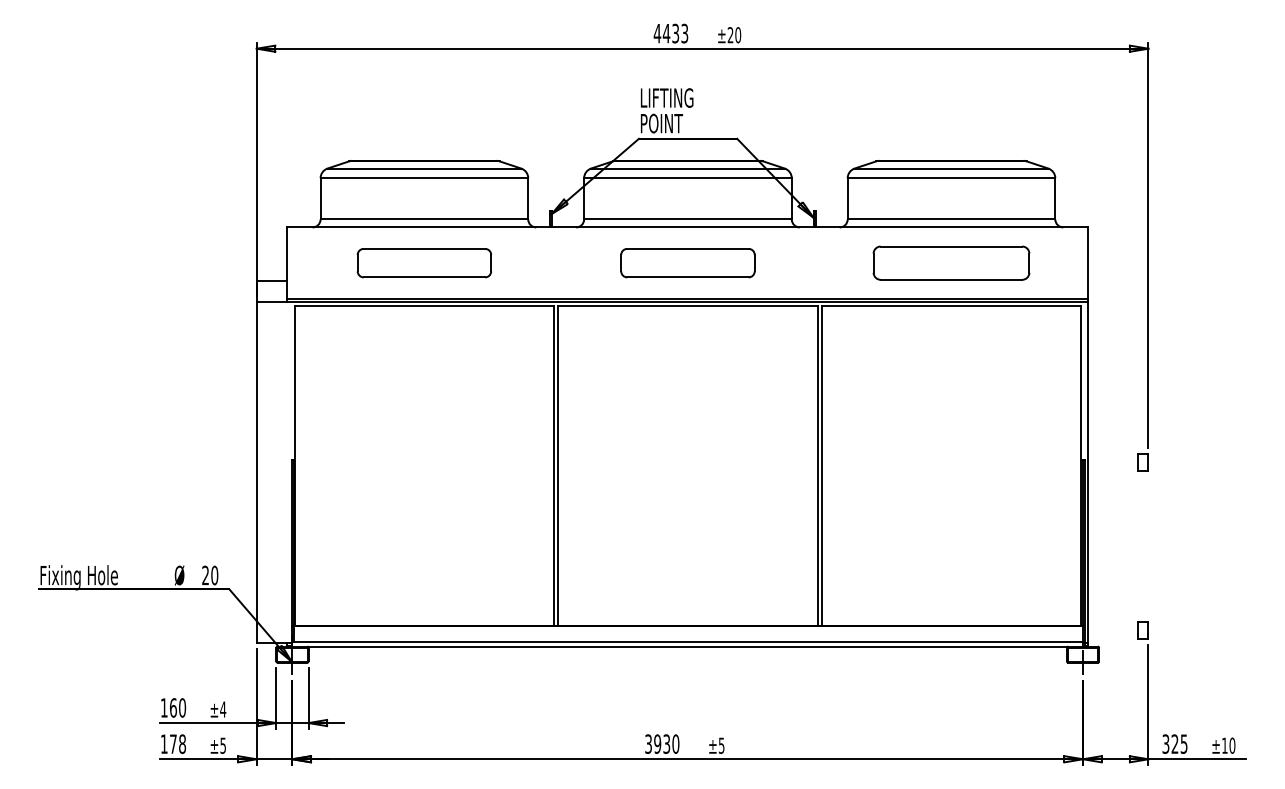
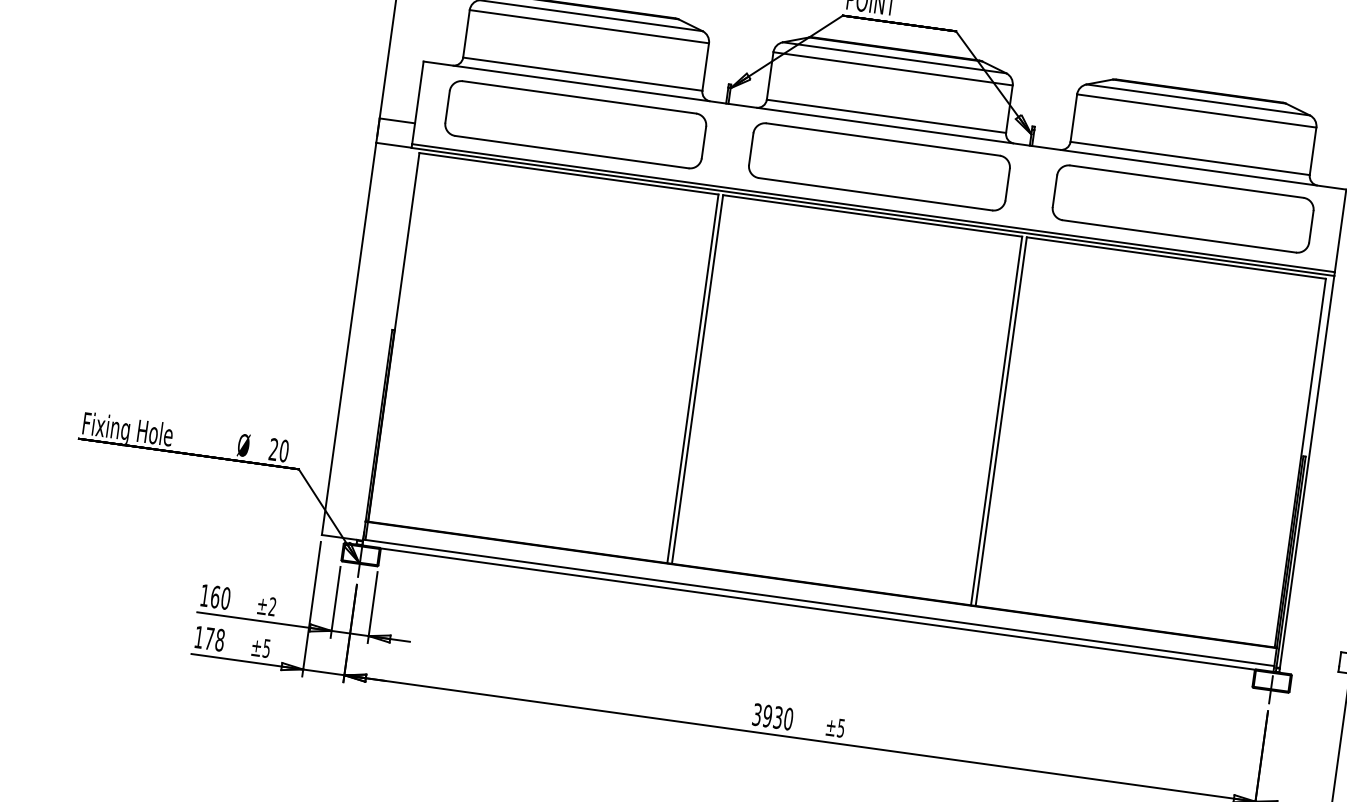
part: (424, 262) -> (575, 123), size x1.67
part: (687, 262) -> (879, 165), size x1.67
part: (951, 262) -> (1183, 208), size x1.43
text: (223, 709) -> (272, 606), ±4 -> ±2

